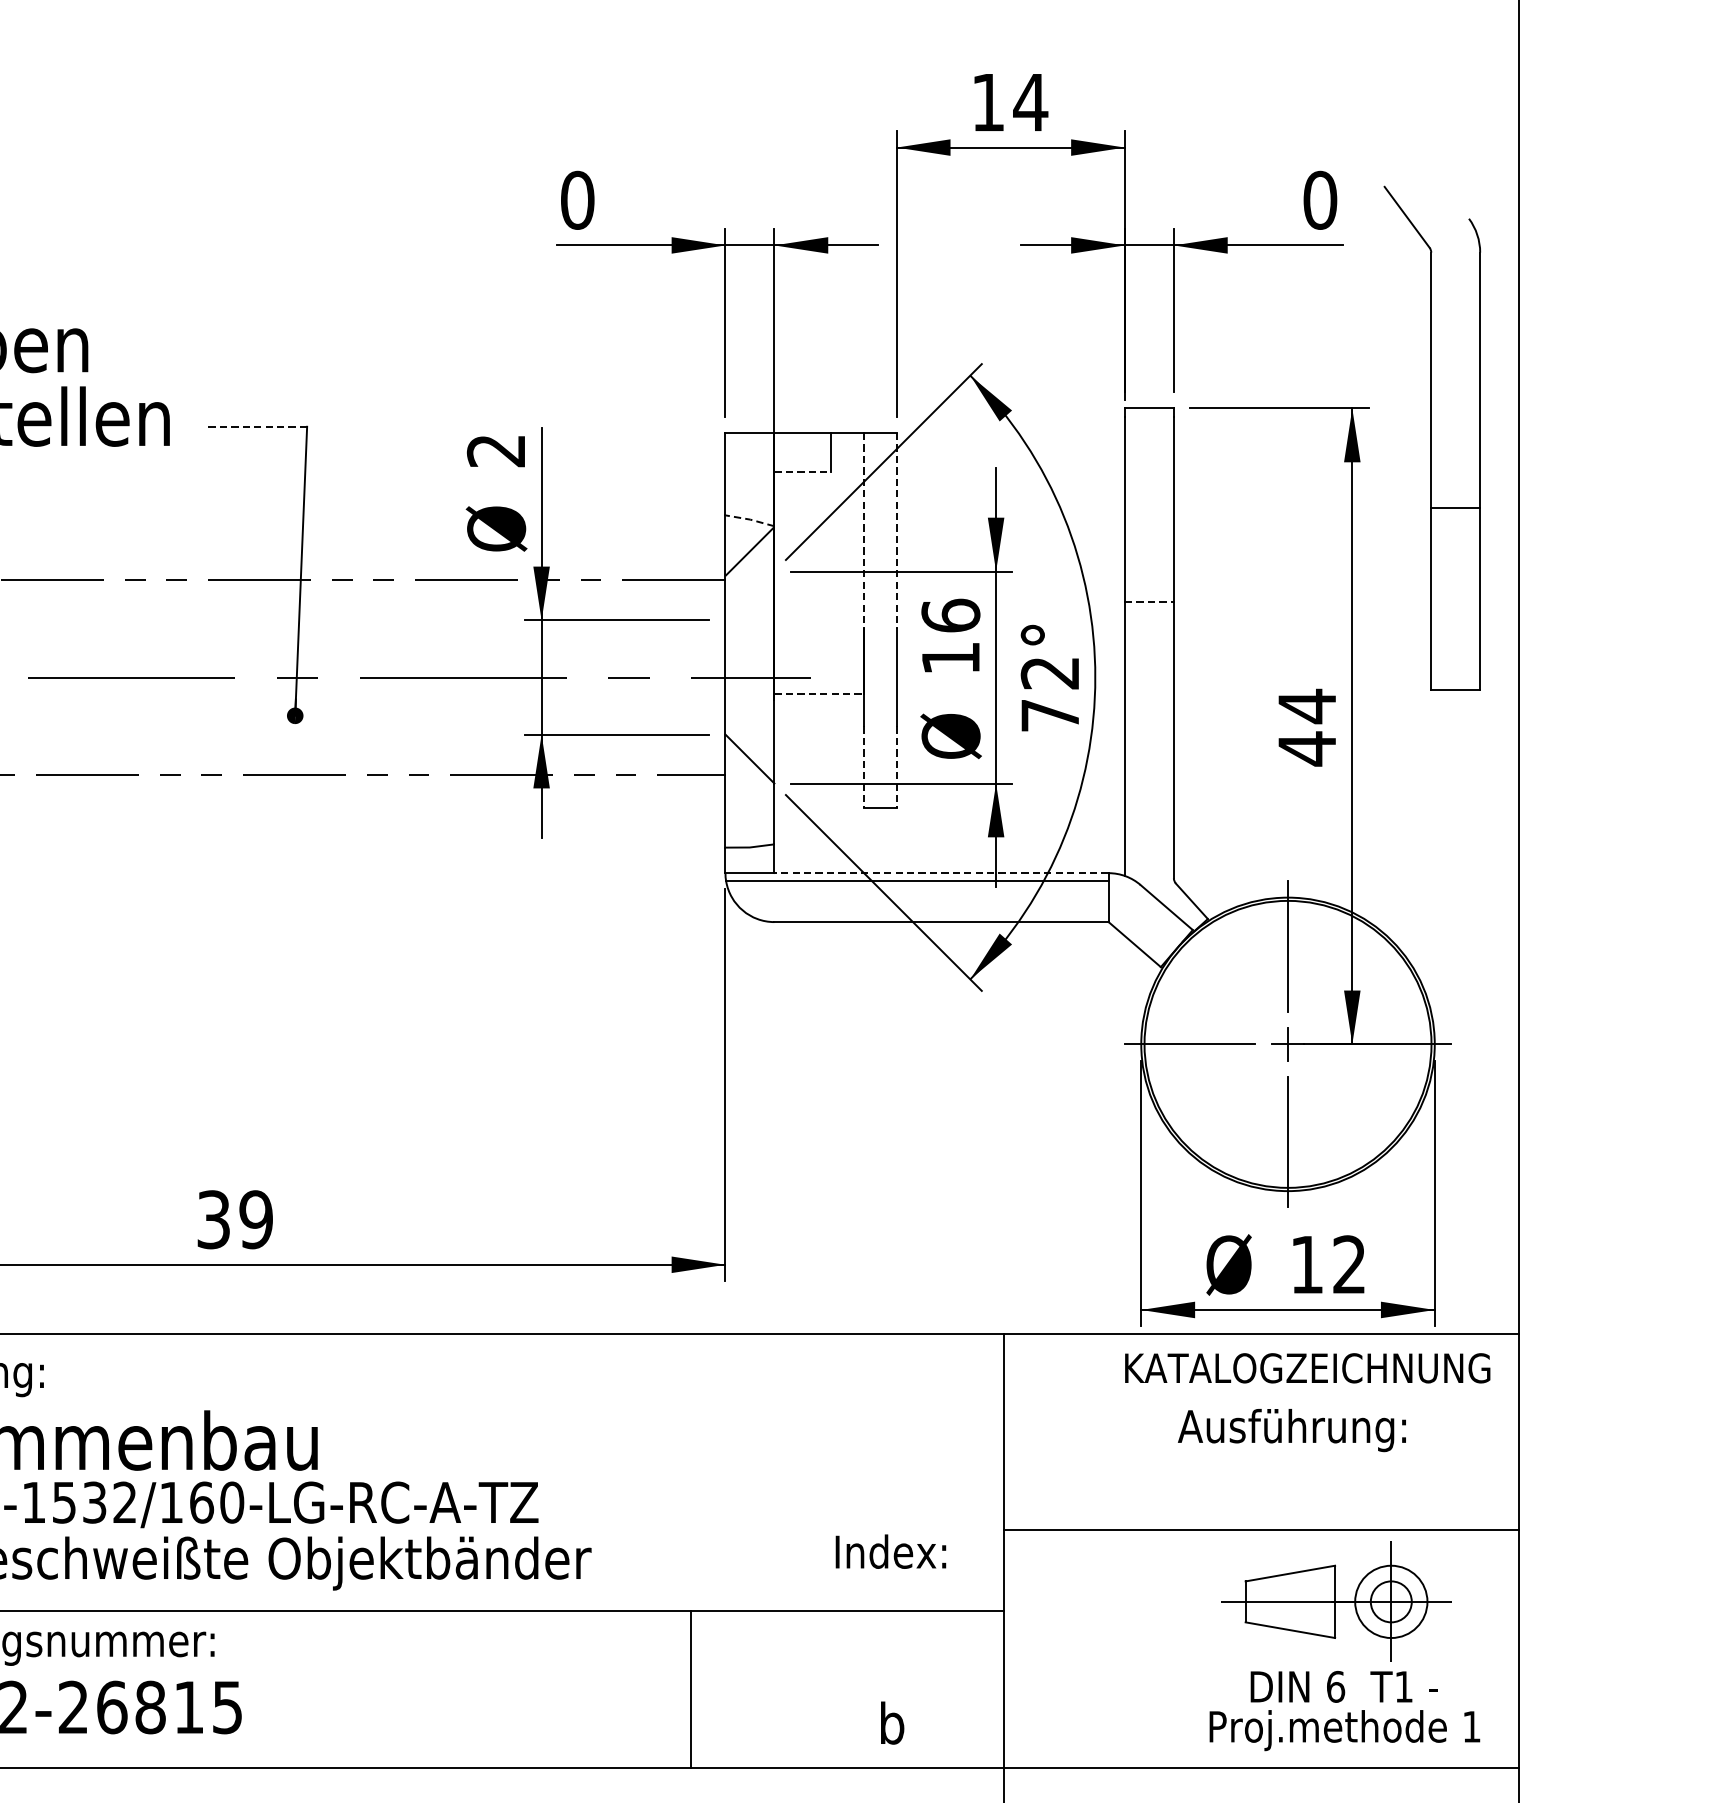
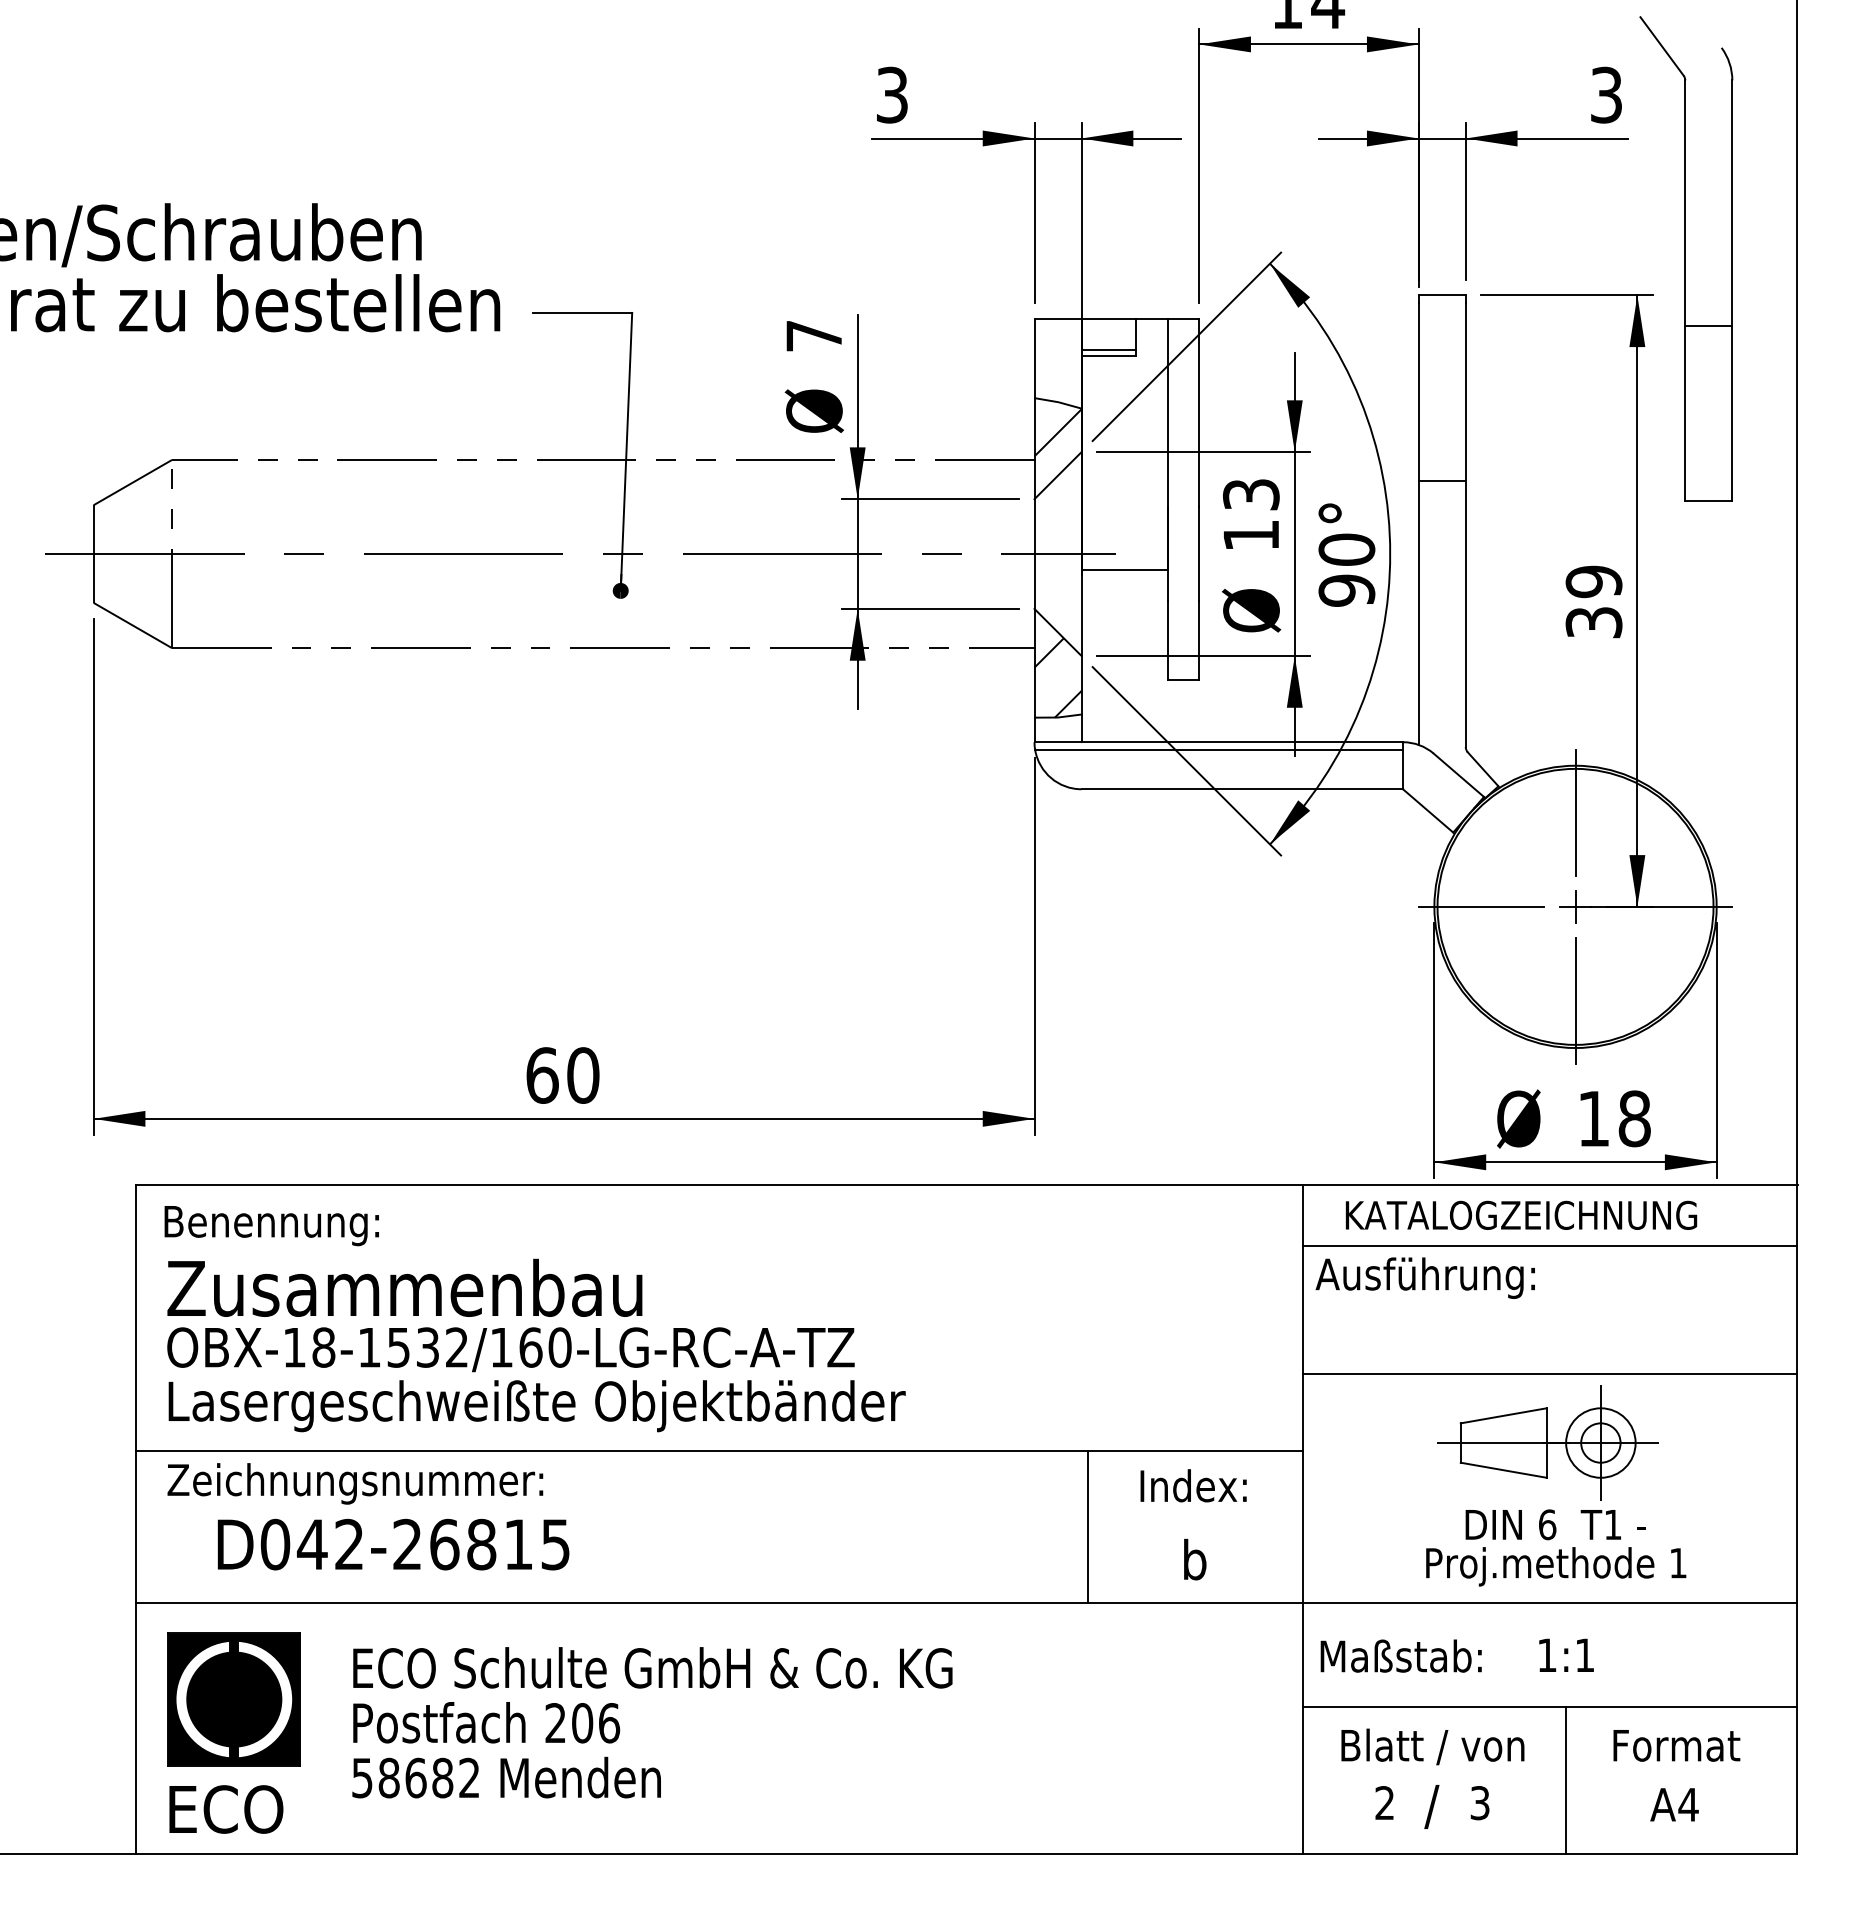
text: (577, 199) -> (892, 94), 0 -> 3
text: (1320, 199) -> (1606, 94), 0 -> 3
line: (255, 426) -> (582, 312), dashed -> solid
part: (1432, 437) -> (1686, 258), moved
text: (495, 451) -> (813, 336), 2 -> 7
line: (802, 465) -> (1108, 350), added
line: (803, 472) -> (1109, 356), dashed -> solid
line: (750, 519) -> (1058, 402), dashed -> solid
line: (863, 531) -> (1167, 413), dashed -> solid
line: (897, 531) -> (1199, 413), dashed -> solid
line: (749, 595) -> (1057, 475), added
line: (1149, 602) -> (1442, 481), dashed -> solid
text: (951, 615) -> (1251, 494), 16 -> 13
line: (820, 693) -> (1125, 569), dashed -> solid
text: (1049, 693) -> (1346, 569), 72° -> 90°
text: (1306, 727) -> (1593, 602), 44 -> 39
line: (863, 767) -> (1167, 640), dashed -> solid
line: (897, 767) -> (1199, 640), dashed -> solid
hatch: (749, 805) -> (1057, 677), added
line: (941, 873) -> (1242, 742), dashed -> solid
text: (234, 1219) -> (562, 1075), 39 -> 60
text: (1349, 1264) -> (1634, 1118), 12 -> 18
text: (1307, 1367) -> (1521, 1214), moved
line: (1260, 1397) -> (1549, 1246), added
text: (1291, 1429) -> (1424, 1277), moved
text: (890, 1551) -> (1193, 1485), moved
part: (1335, 1638) -> (1547, 1478), moved
line: (691, 1689) -> (1088, 1527), moved

